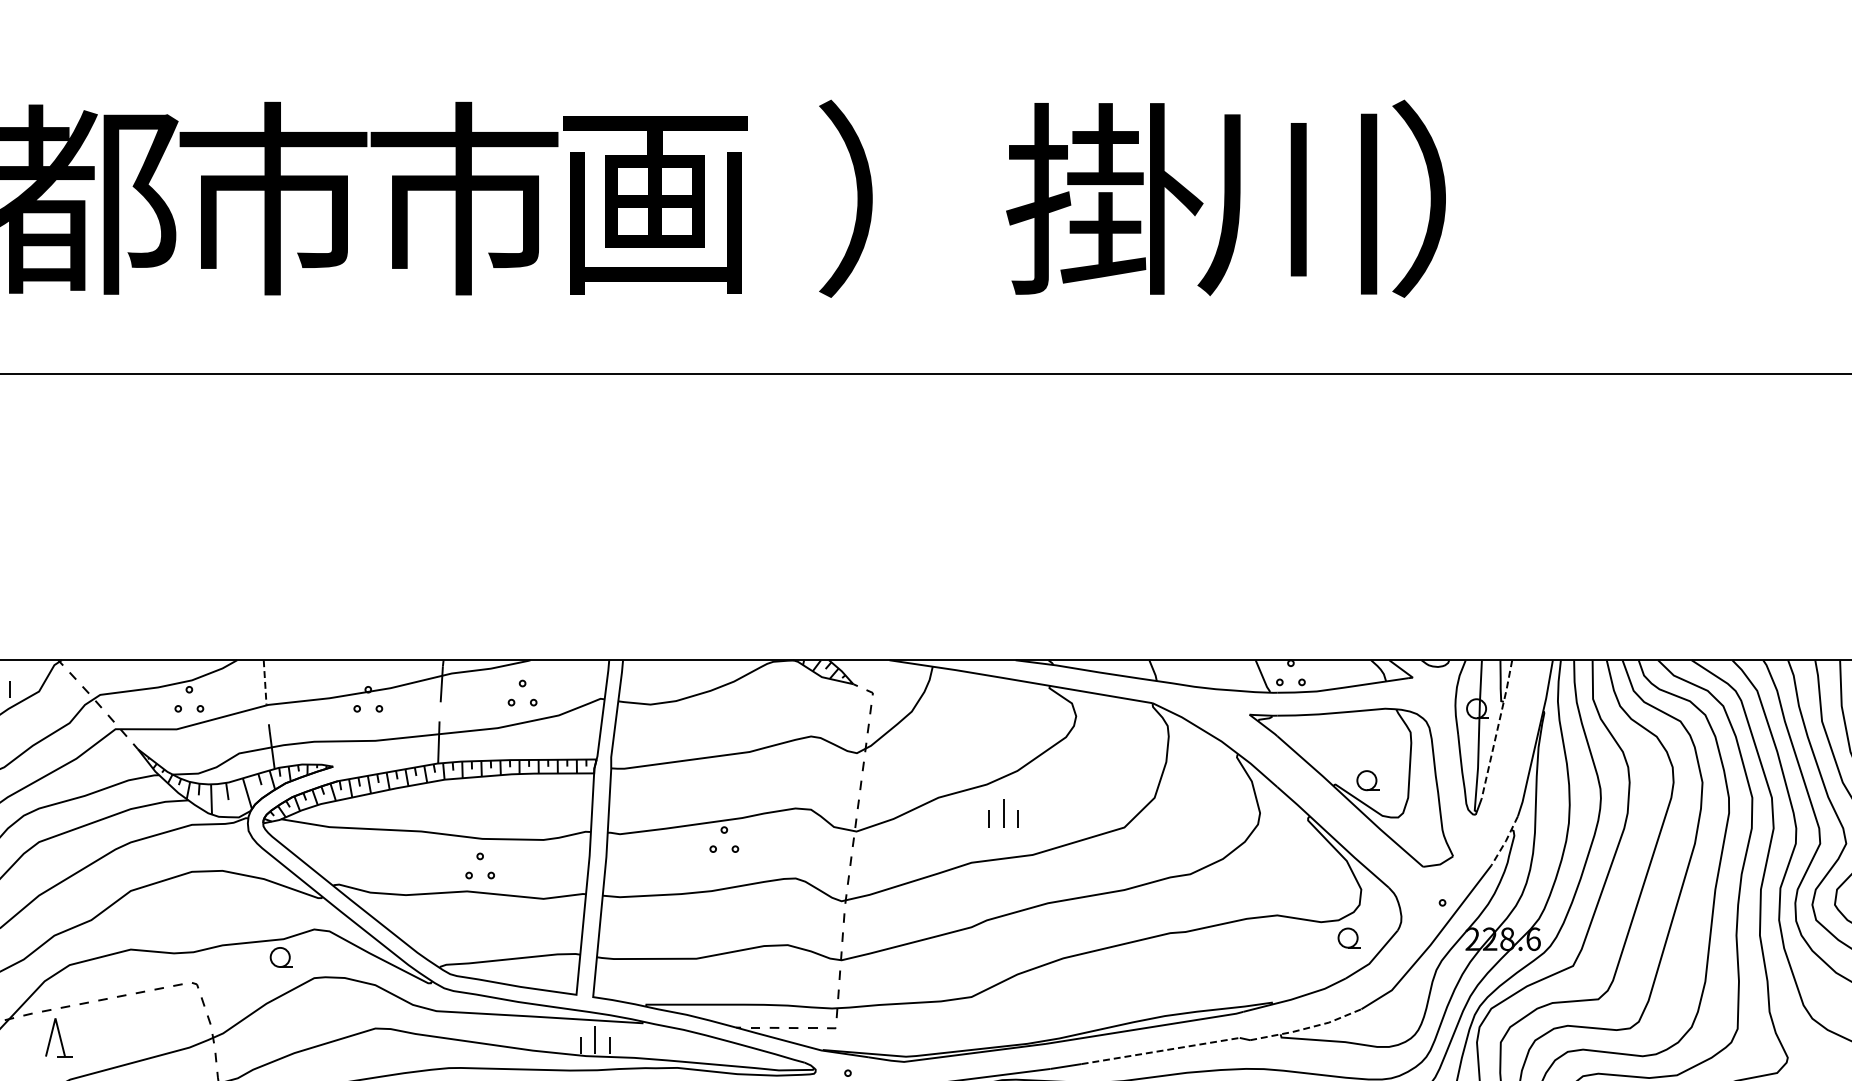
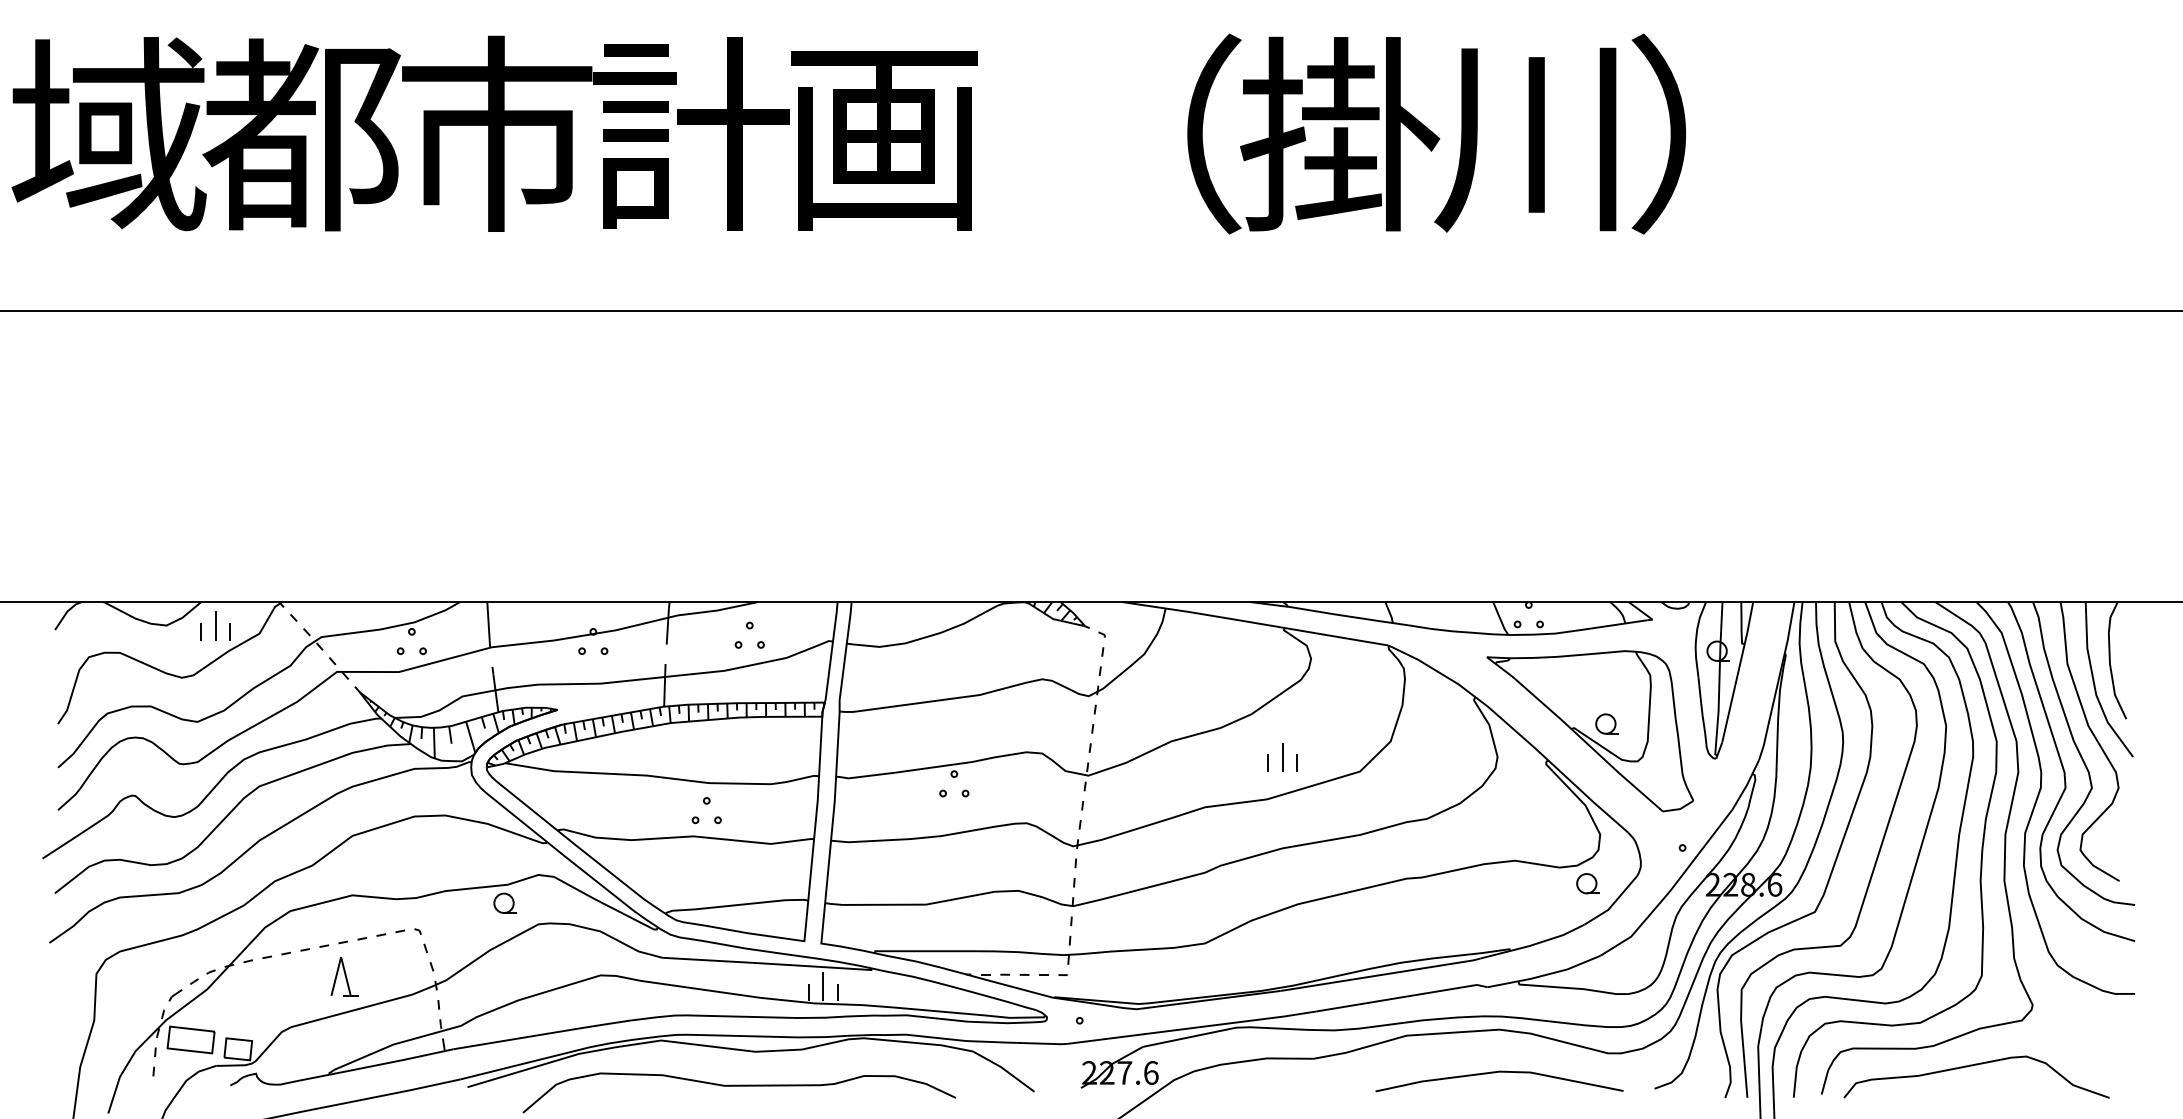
text: (465, 198) -> (691, 133), 市 -> 計
text: (912, 198) -> (1145, 133), ） -> （
line: (264, 682) -> (488, 624), dashed -> solid
line: (1497, 728) -> (1738, 671), dashed -> solid
part: (1003, 813) -> (1282, 757), moved
line: (1505, 841) -> (1746, 785), dashed -> solid
line: (1307, 1028) -> (1545, 975), dashed -> solid
part: (58, 1037) -> (344, 976), moved
line: (1161, 1051) -> (1397, 998), dashed -> solid

